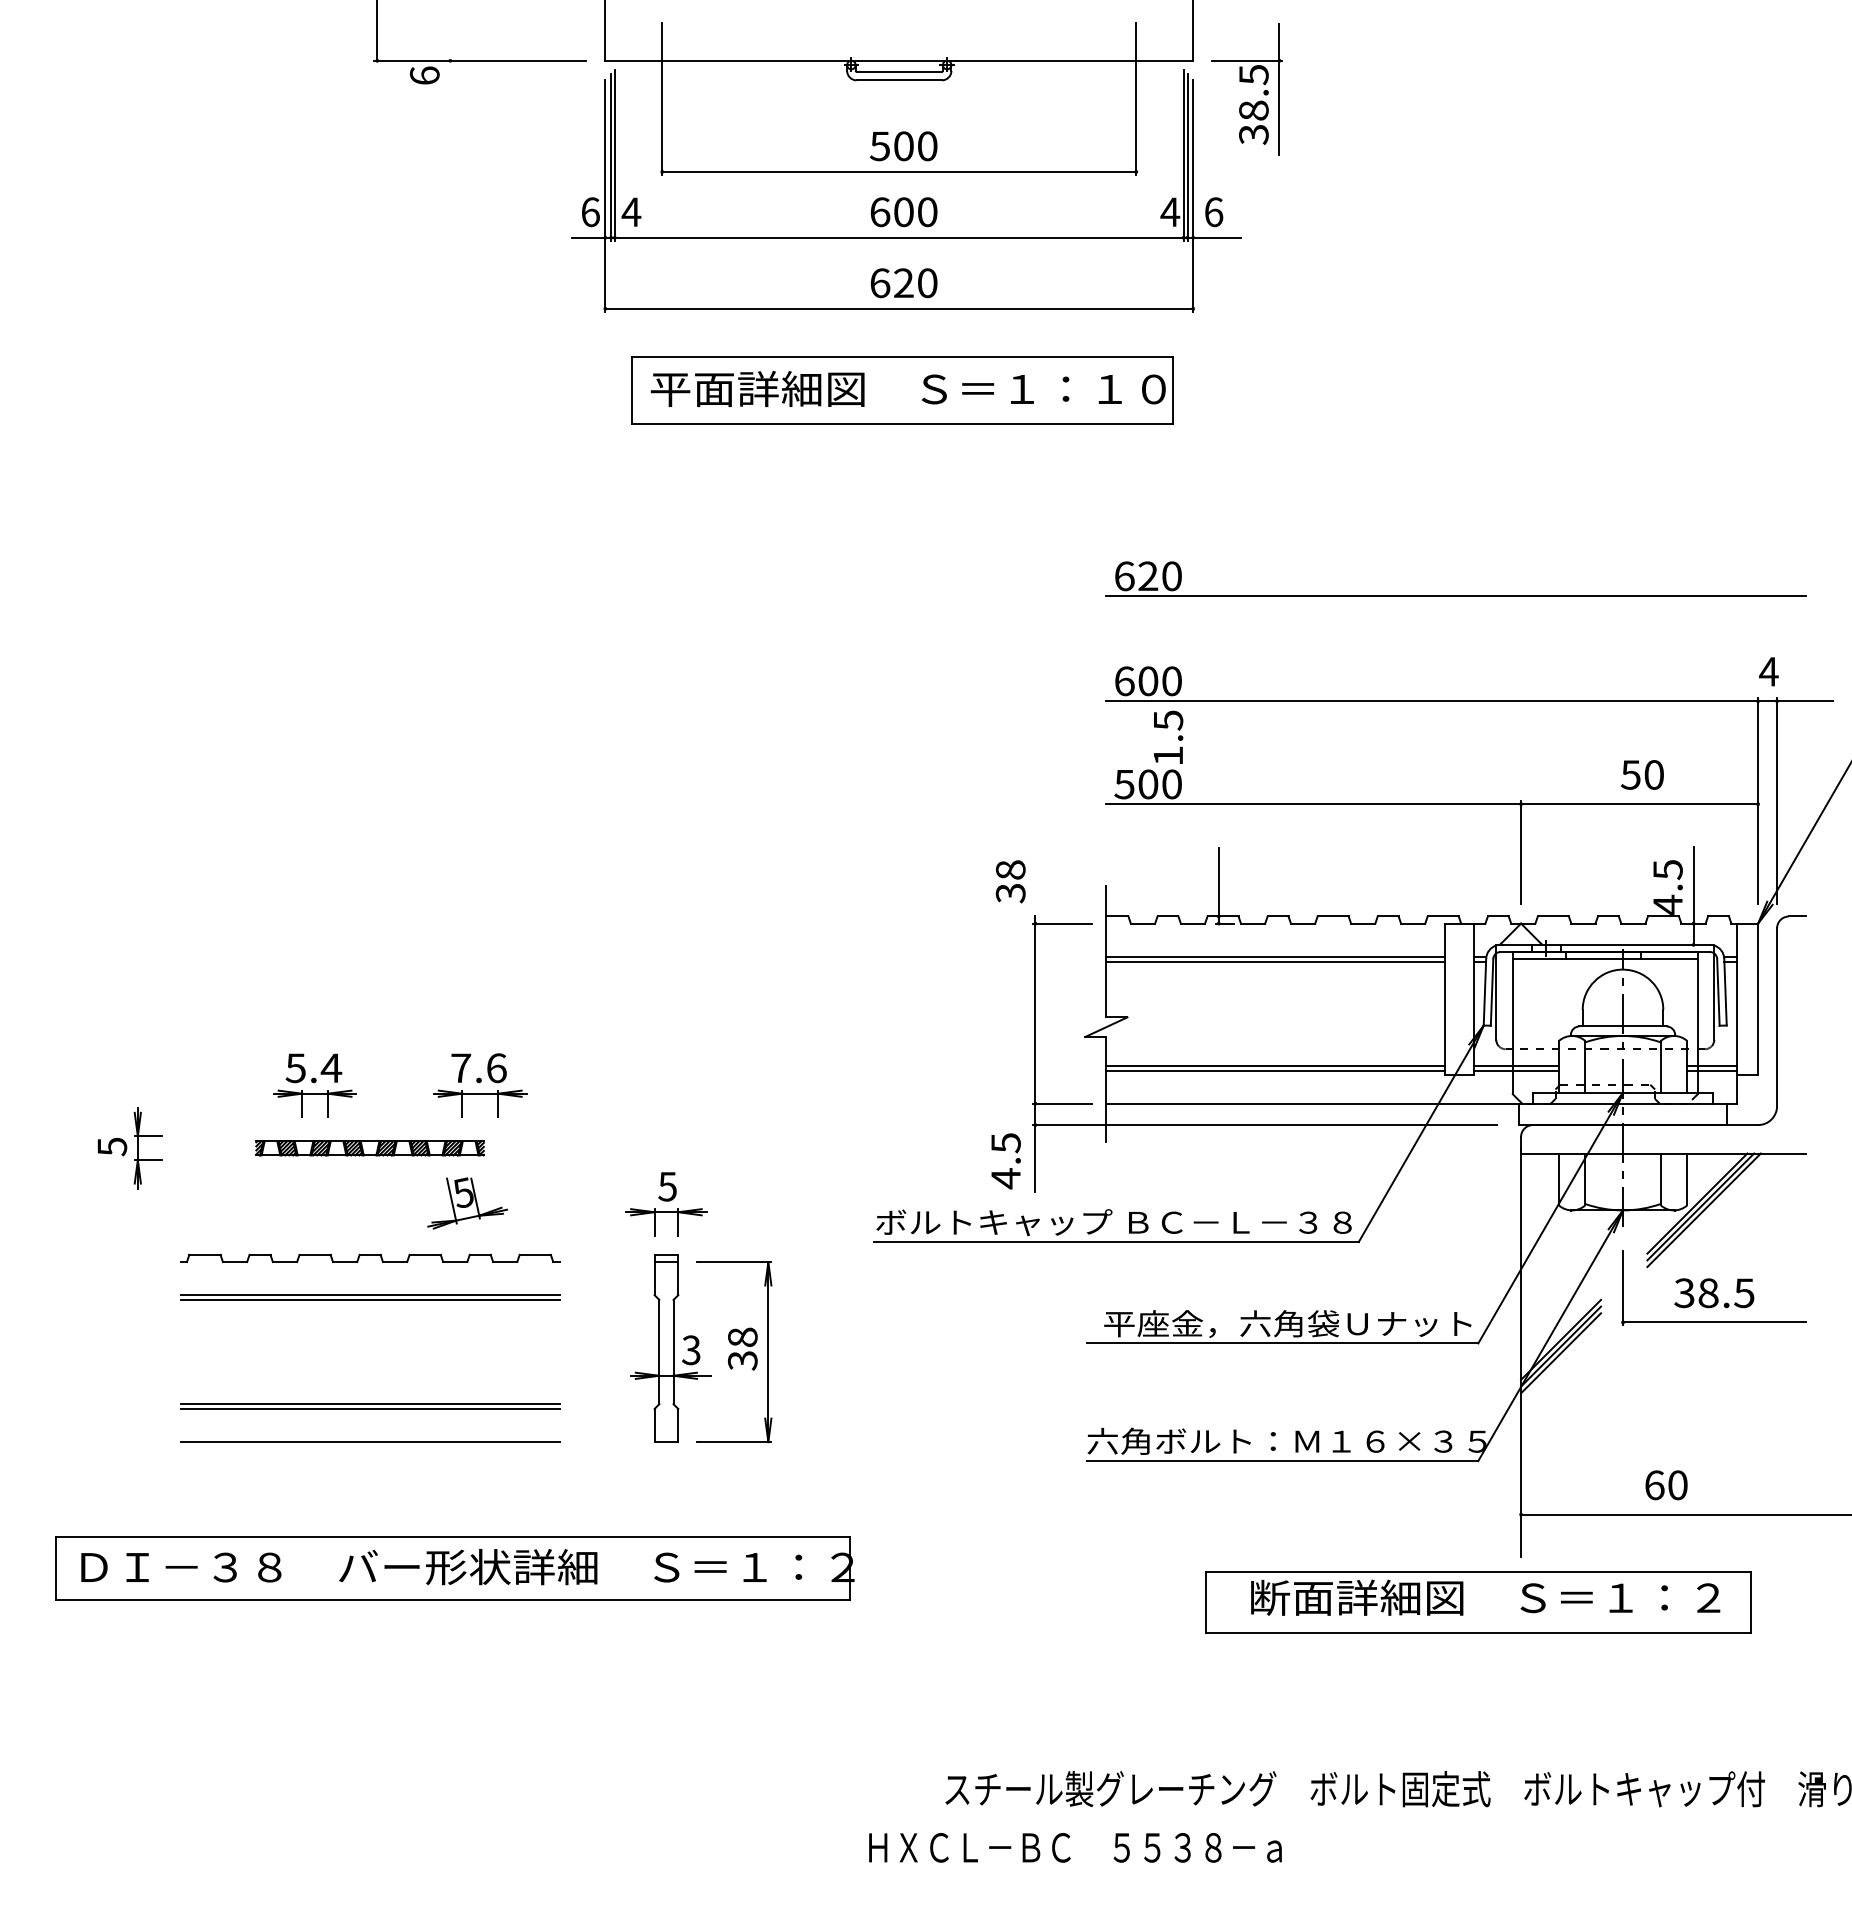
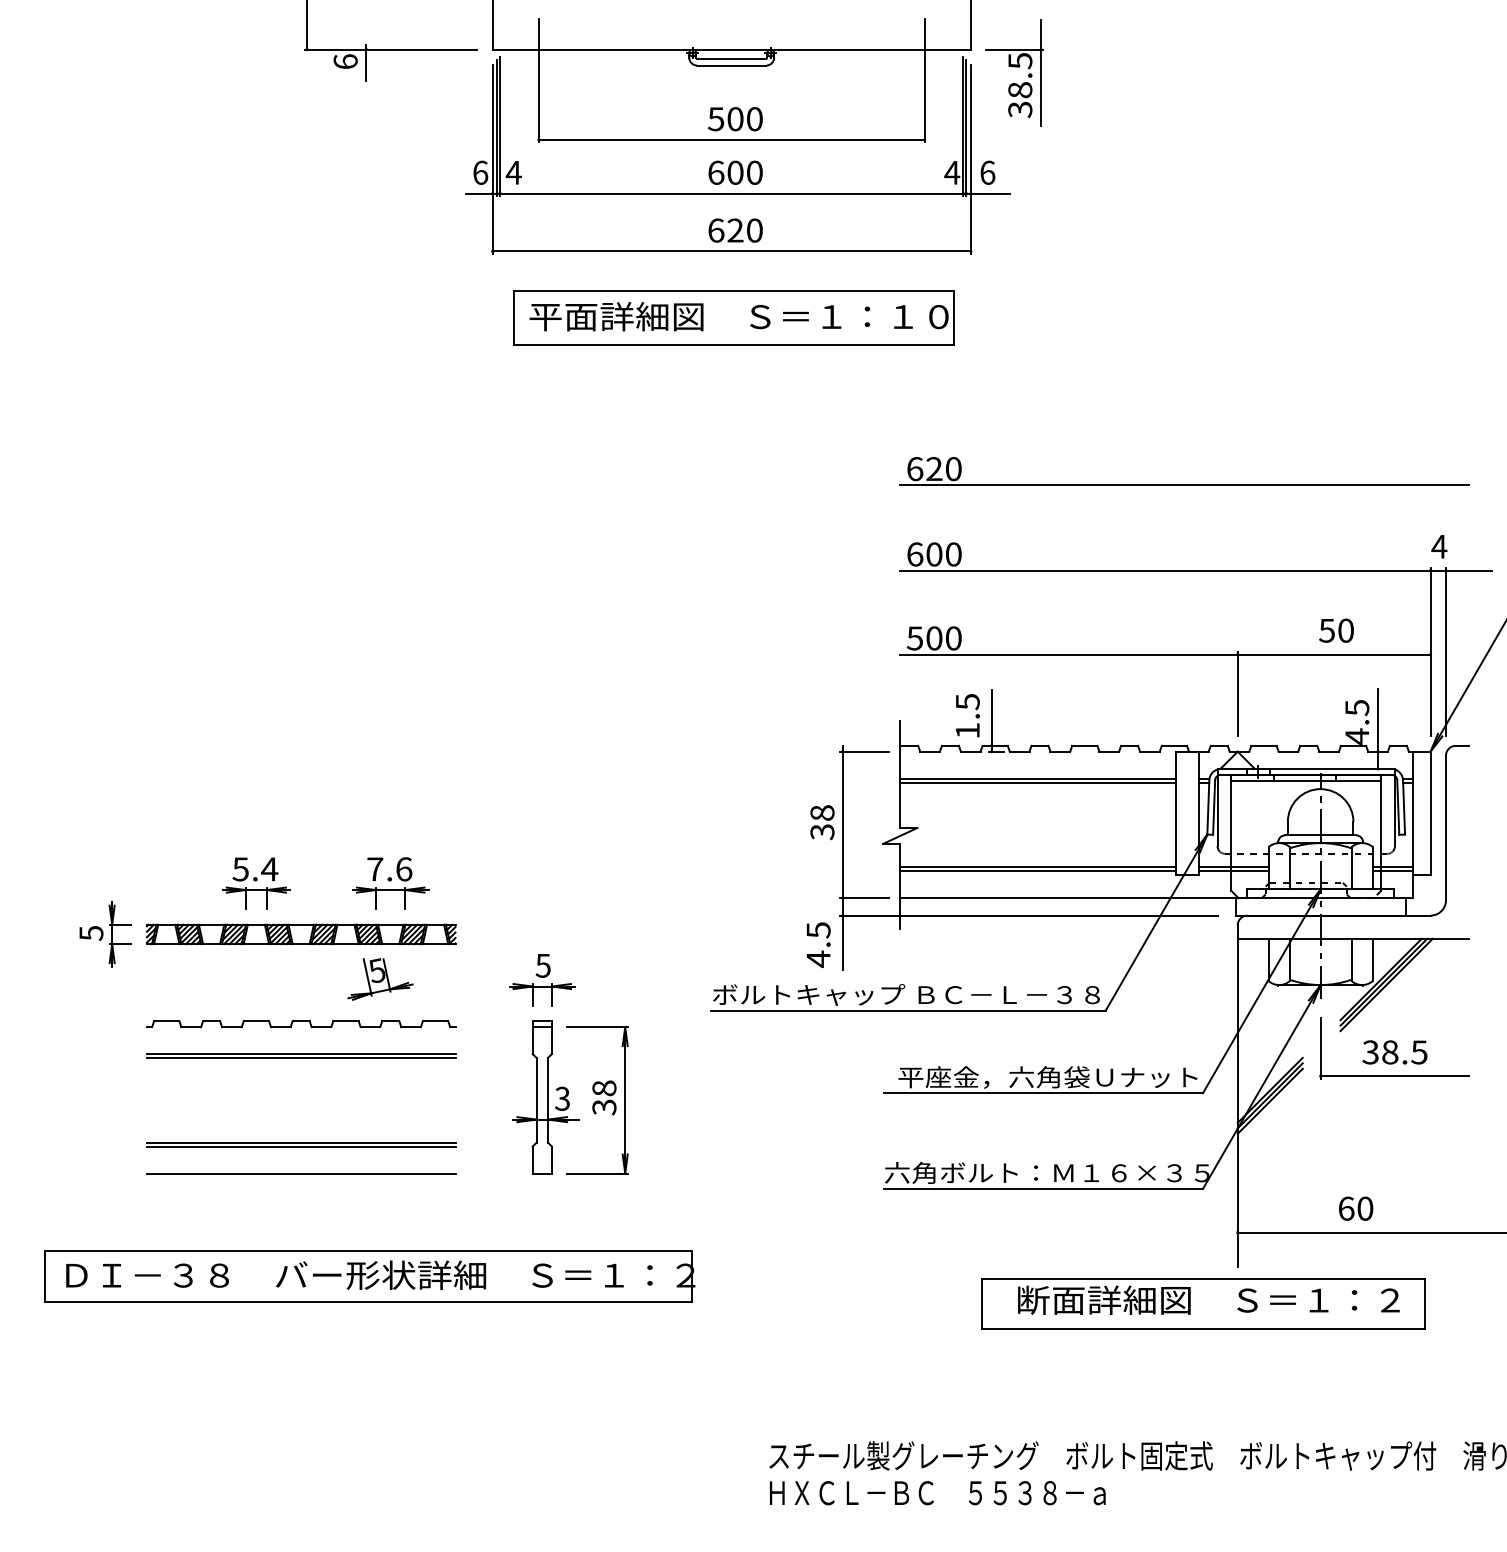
line: (450, 77) -> (366, 63), added
text: (1168, 736) -> (967, 714), moved
text: (1010, 881) -> (822, 822), moved
part: (369, 1148) -> (300, 934), size x1.67
text: (1075, 1847) -> (937, 1492), moved

